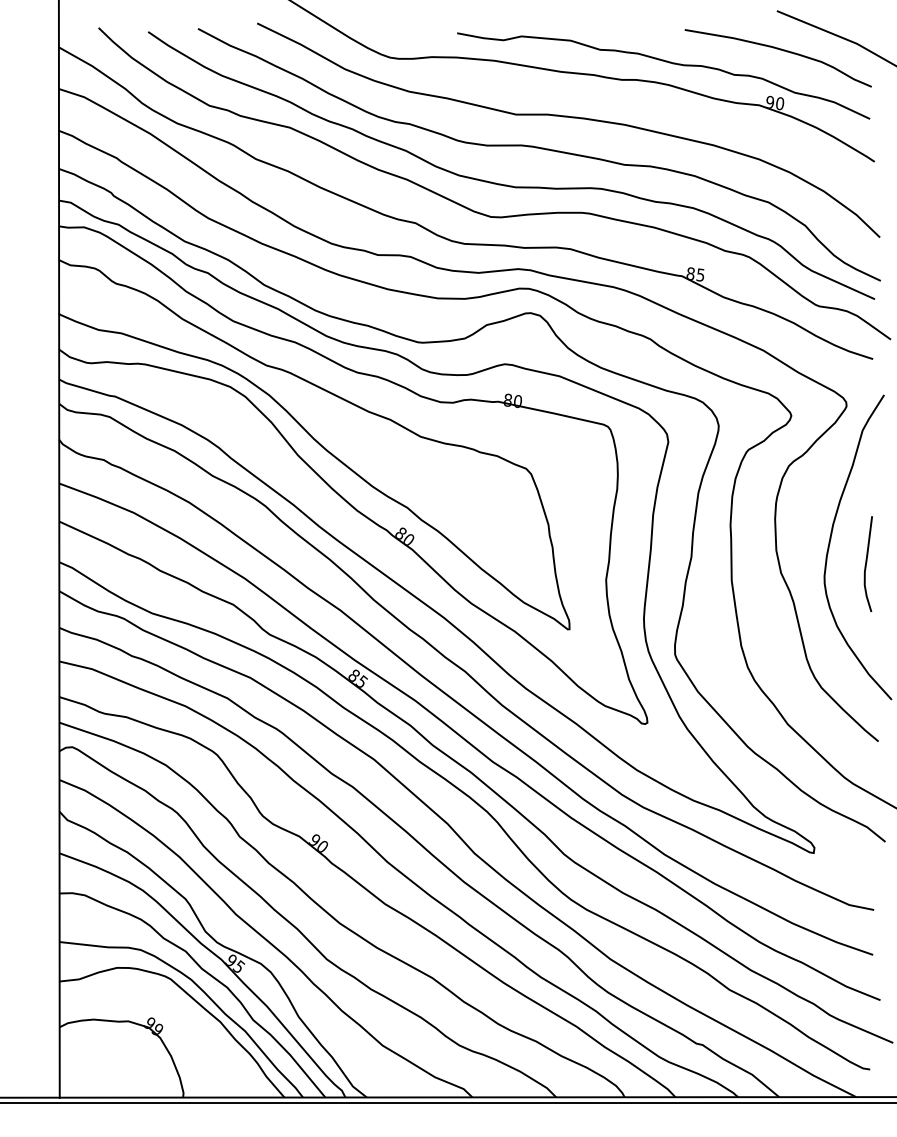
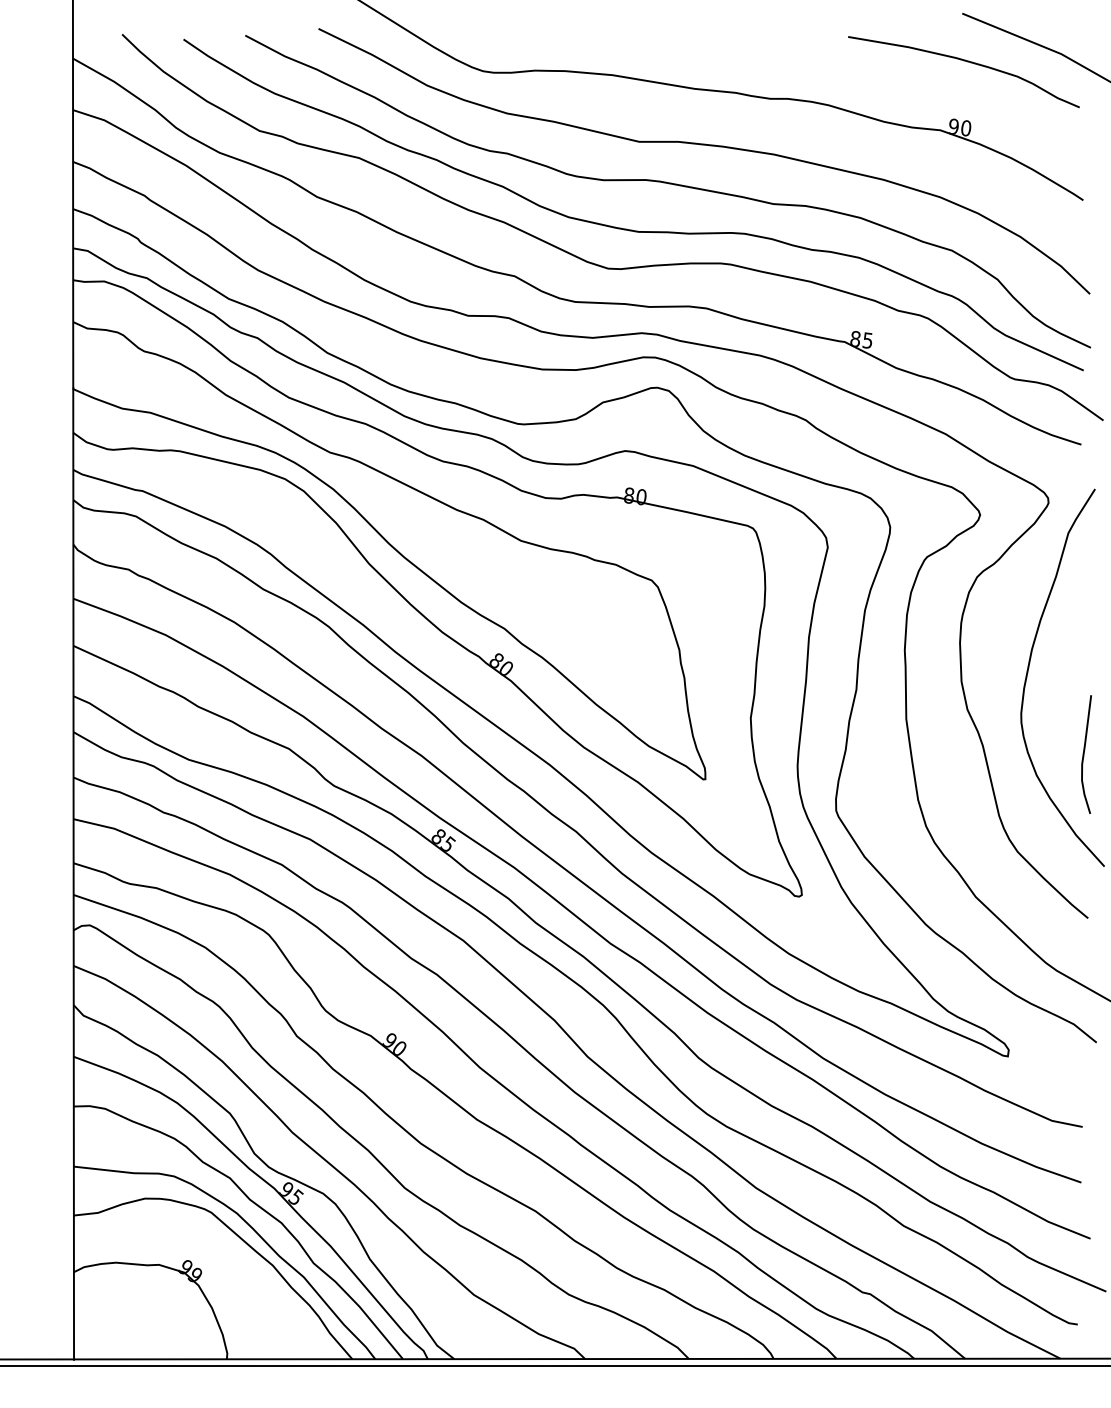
curve: (667, 62) -> (826, 77), removed
curve: (866, 564) -> (1084, 754), moved

